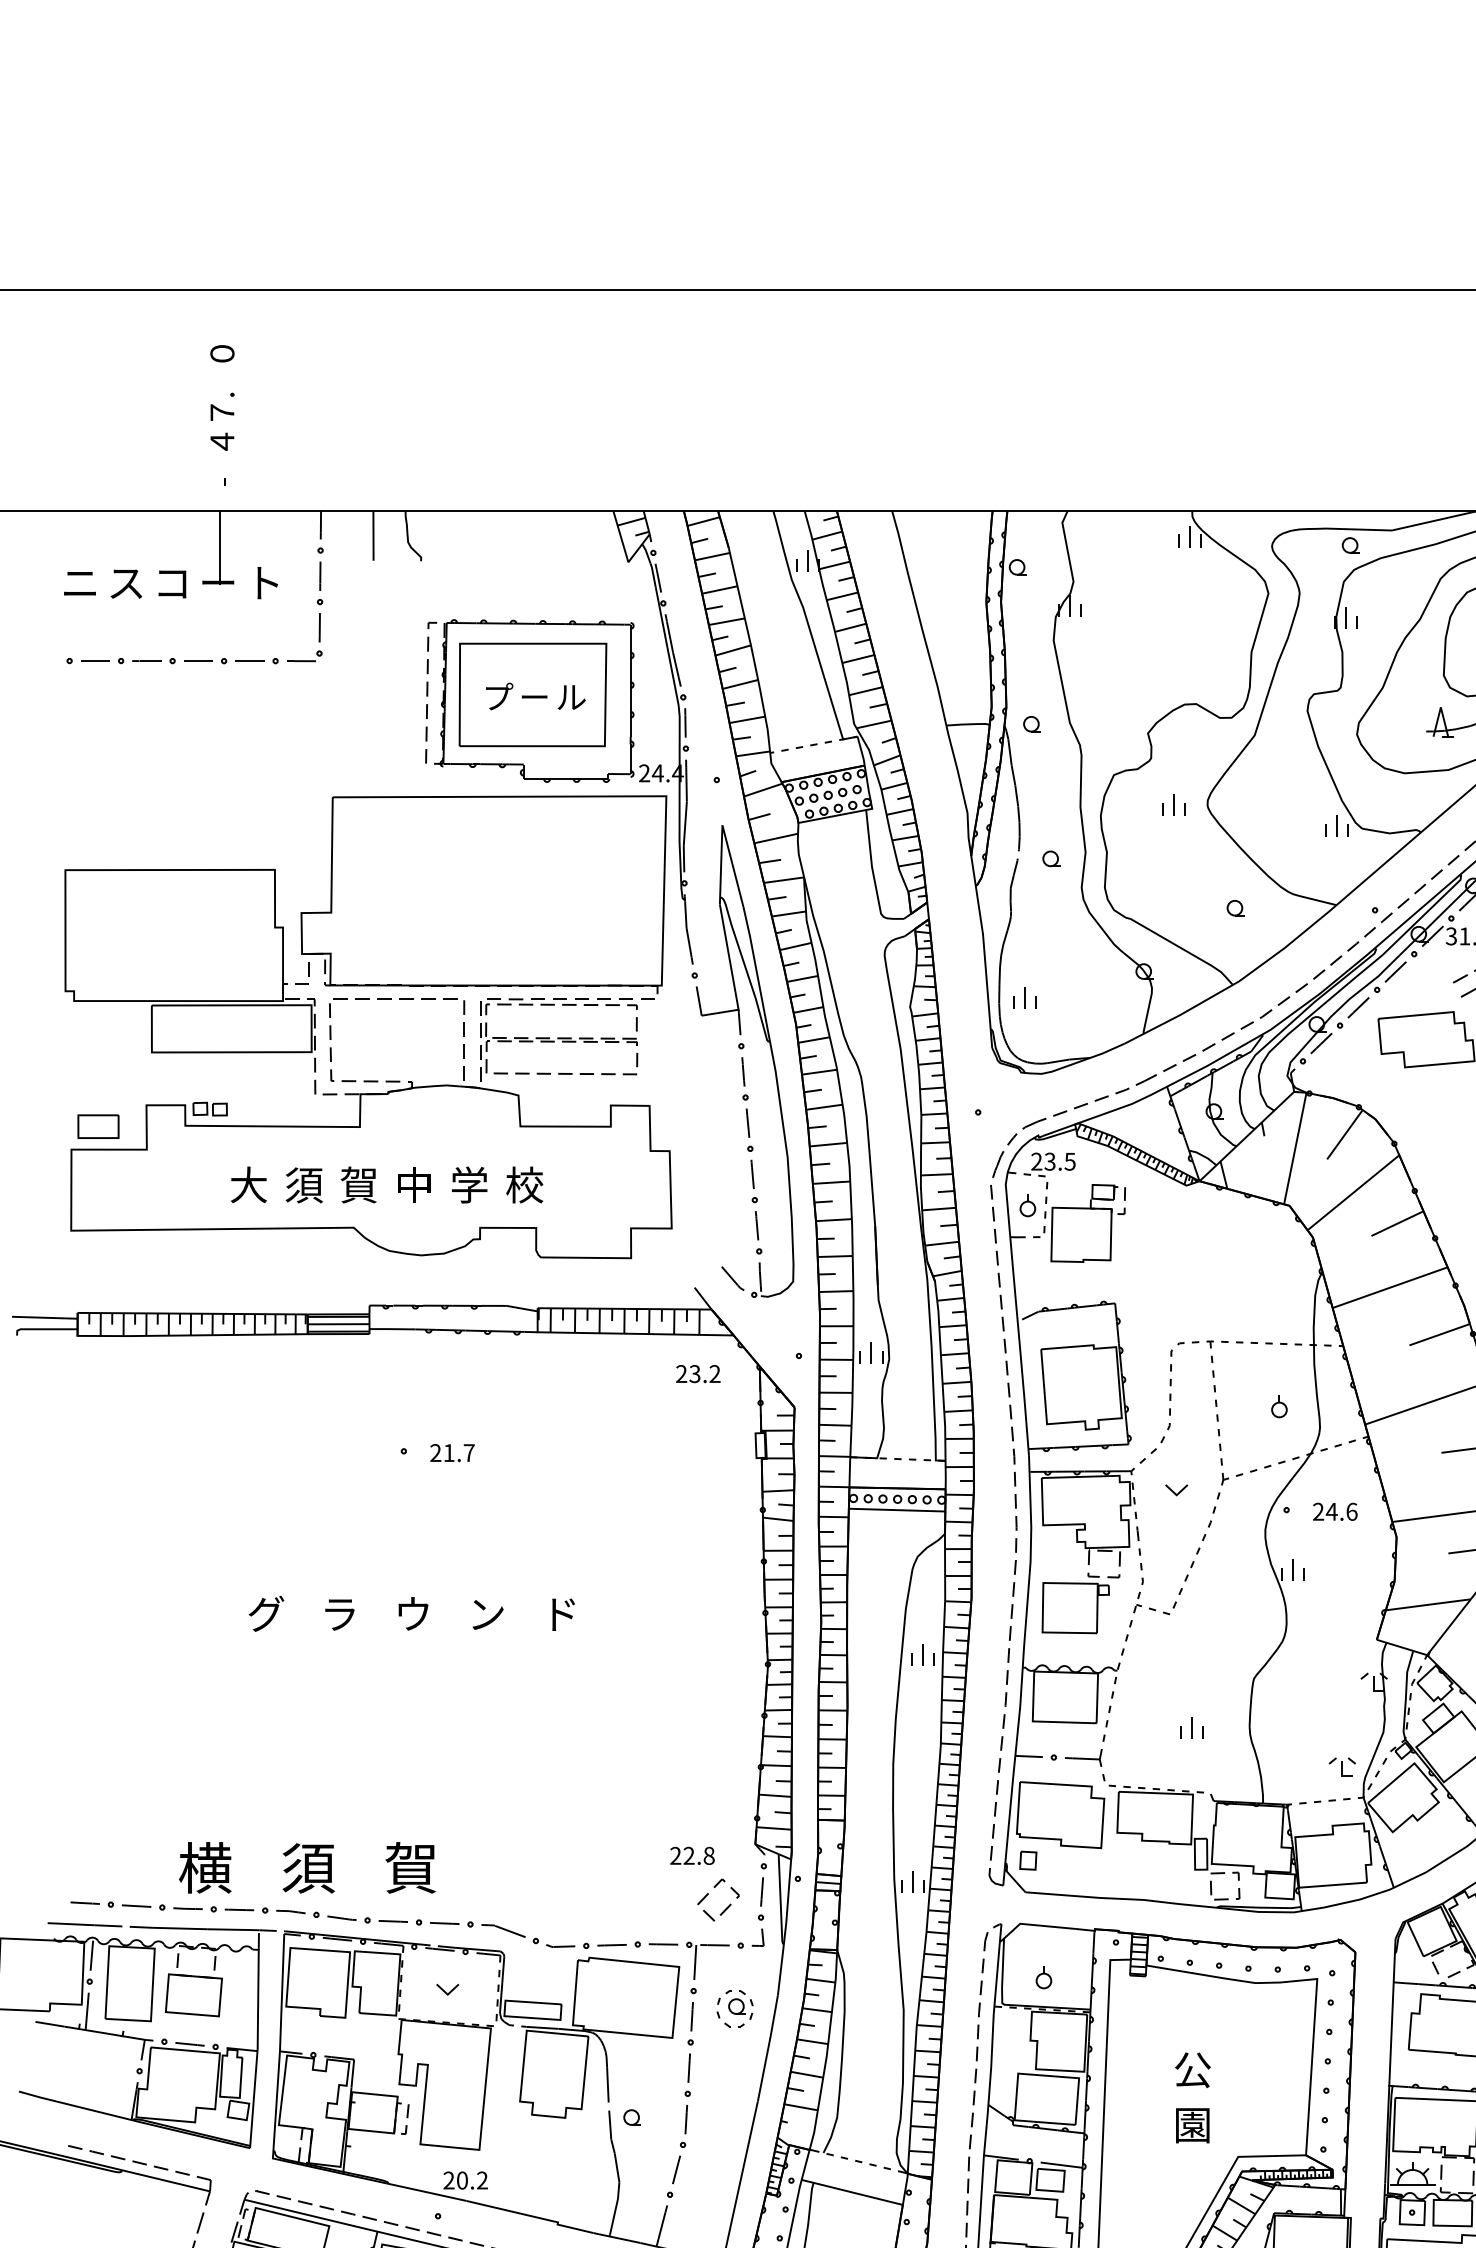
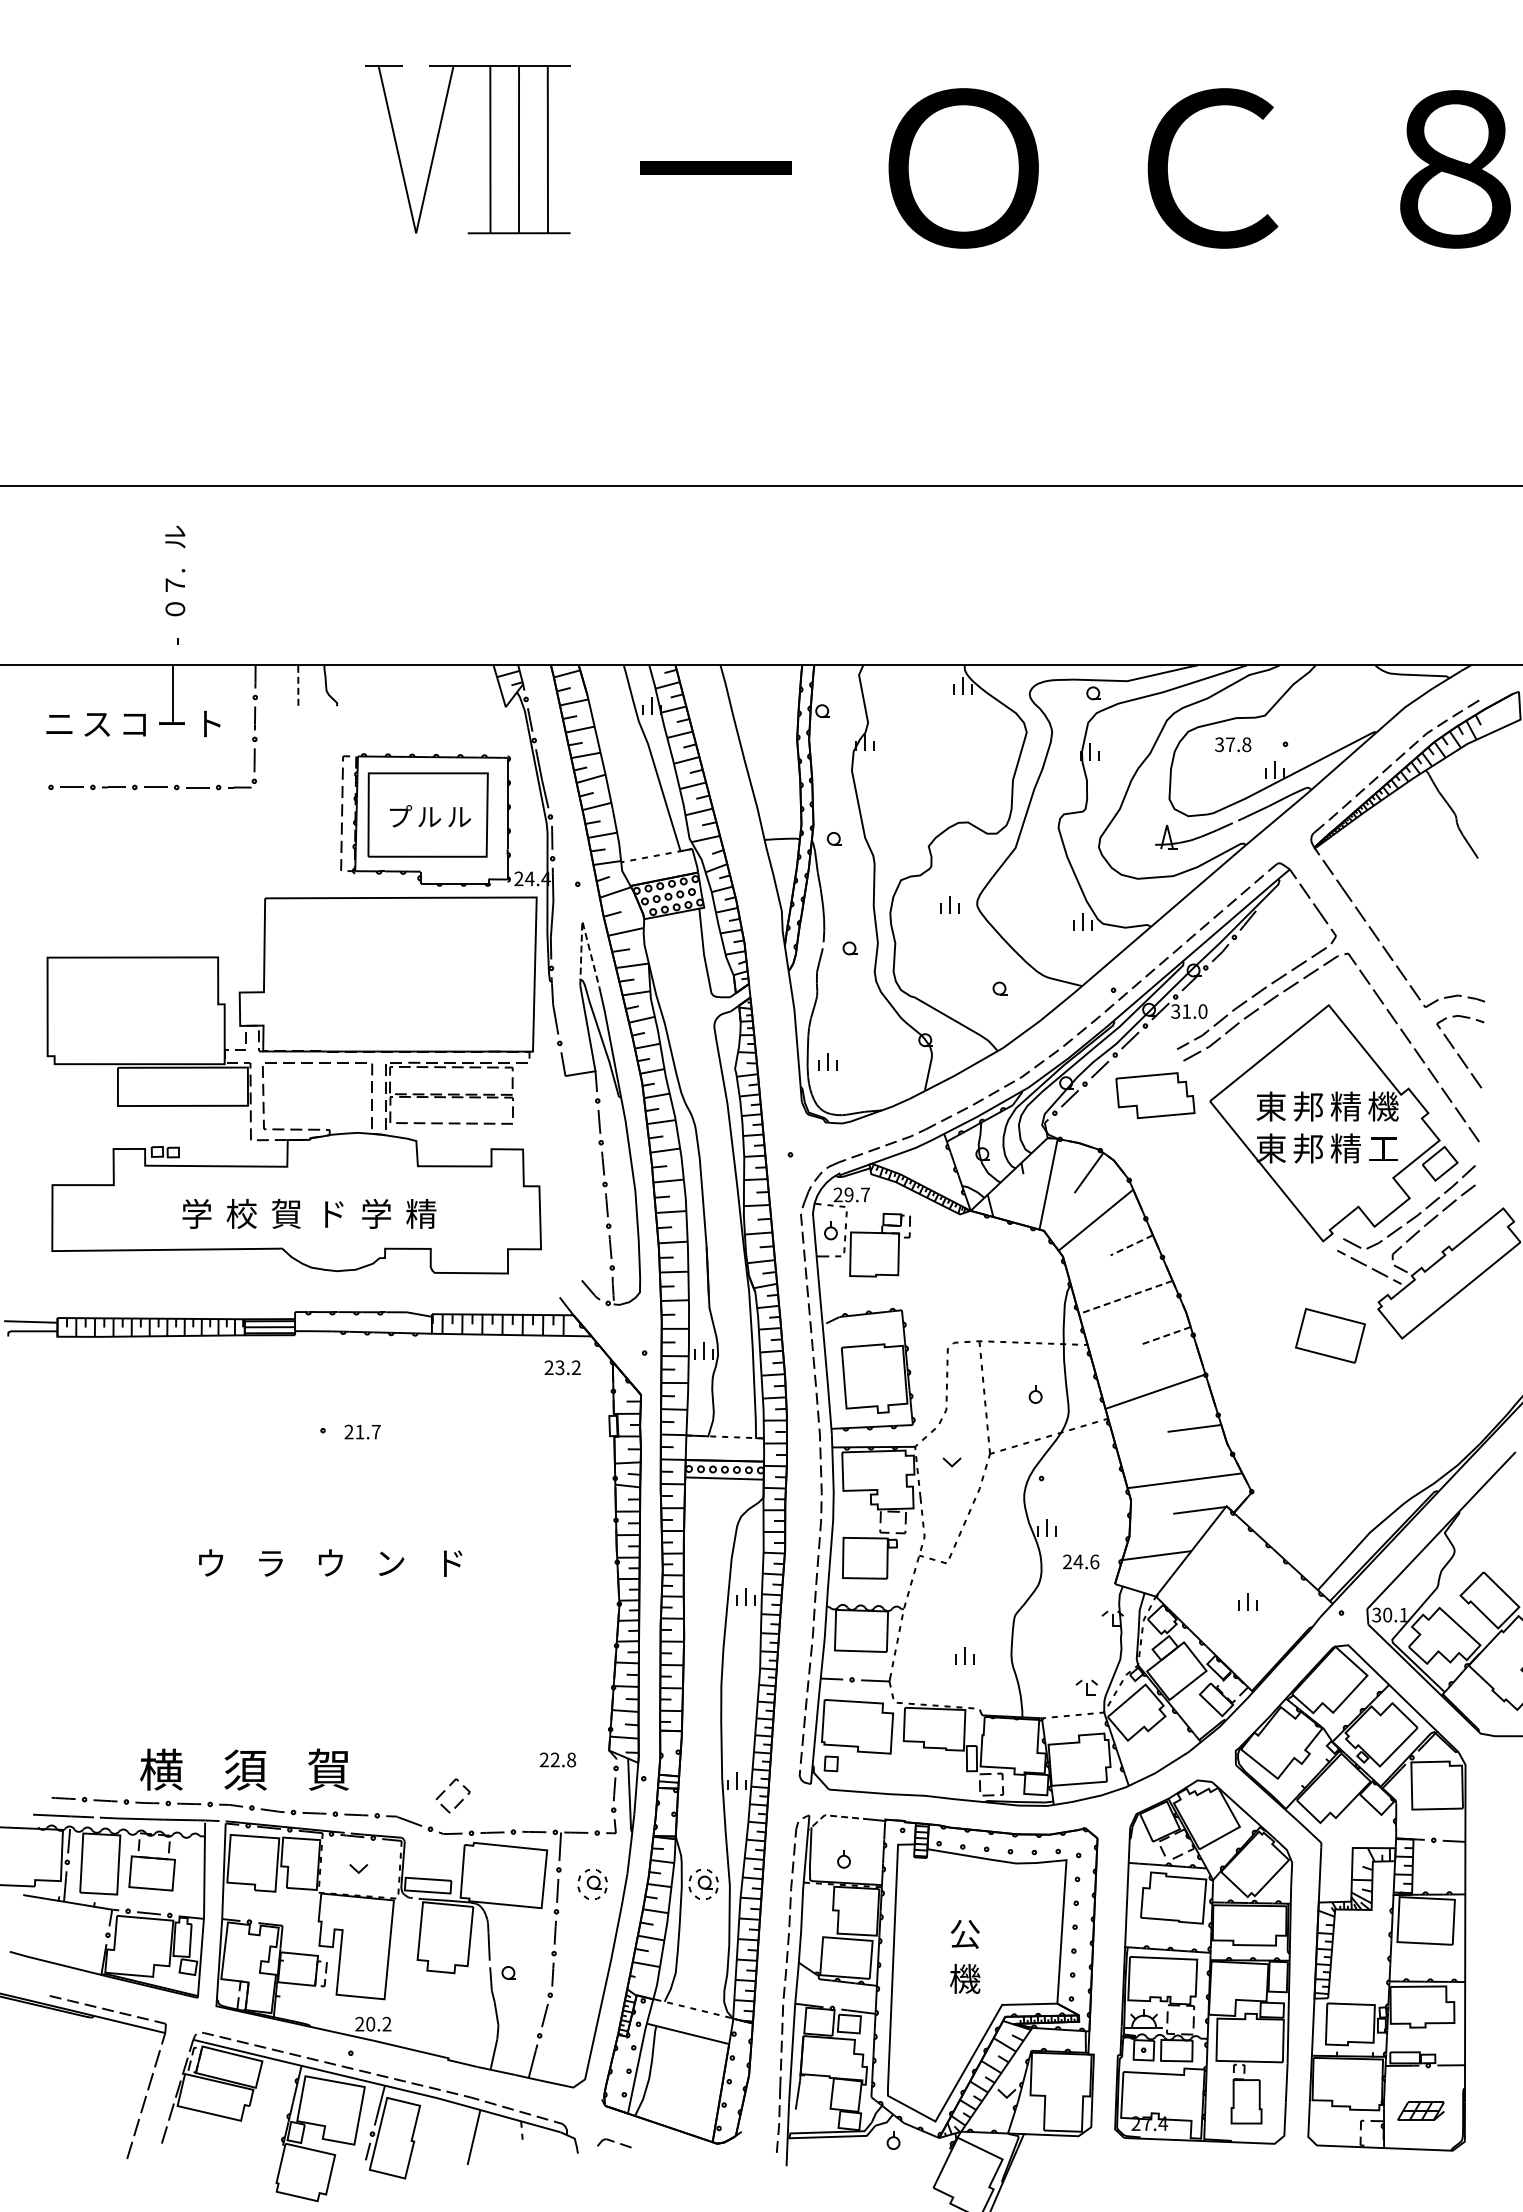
text: (222, 352) -> (175, 536), ０ -> ル
text: (222, 441) -> (175, 608), ４ -> ０
line: (373, 535) -> (298, 685), solid -> dashed
text: (534, 697) -> (429, 817), ー -> ル
line: (722, 826) -> (582, 922), solid -> dashed
part: (98, 1126) -> (74, 1166), removed
text: (1059, 1161) -> (856, 1194), 23.5 -> 29.7
text: (248, 1184) -> (196, 1213), 大 -> 学
text: (303, 1184) -> (241, 1213), 須 -> 校
text: (414, 1184) -> (331, 1213), 中 -> ド
text: (524, 1184) -> (421, 1213), 校 -> 精
line: (1397, 1223) -> (1131, 1245), solid -> dashed
line: (1389, 1287) -> (1125, 1297), solid -> dashed
line: (1438, 1334) -> (1165, 1335), solid -> dashed
text: (1335, 1511) -> (1081, 1561), moved
text: (265, 1613) -> (210, 1562), グ -> ウ
part: (709, 1894) -> (445, 1791), moved
line: (1032, 1925) -> (834, 1816), solid -> dashed
part: (871, 2008) -> (703, 1884), added
text: (1193, 2124) -> (965, 1978), 園 -> 機

